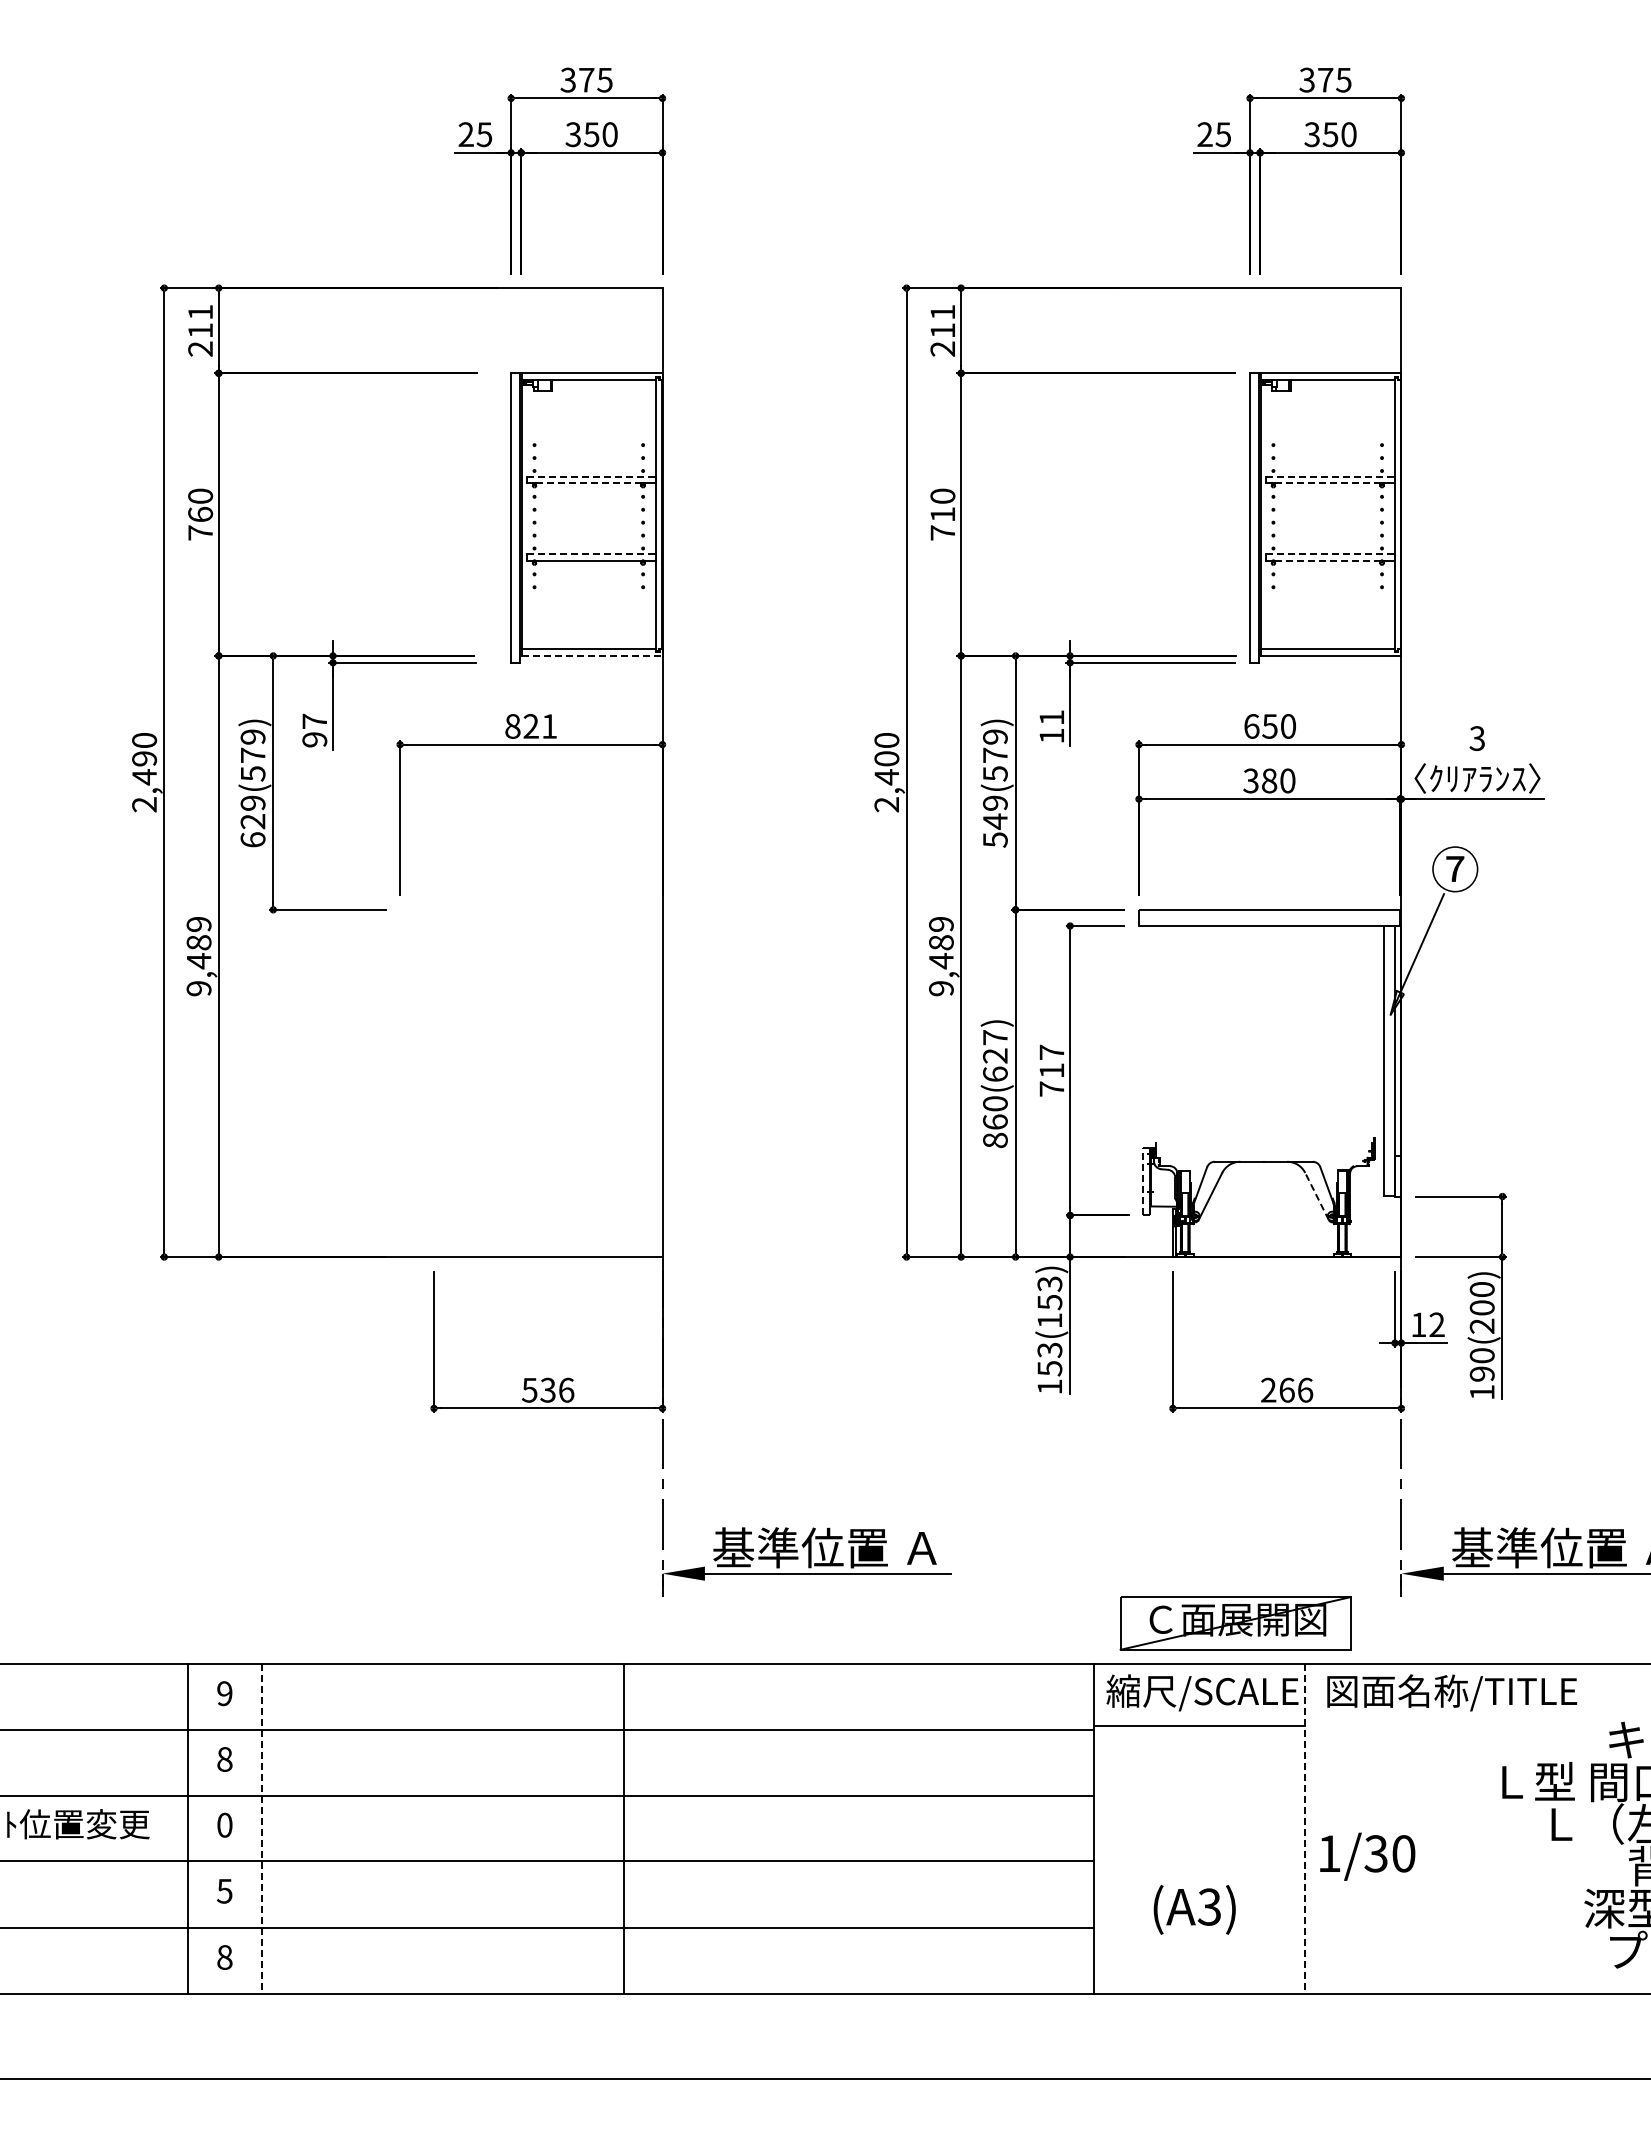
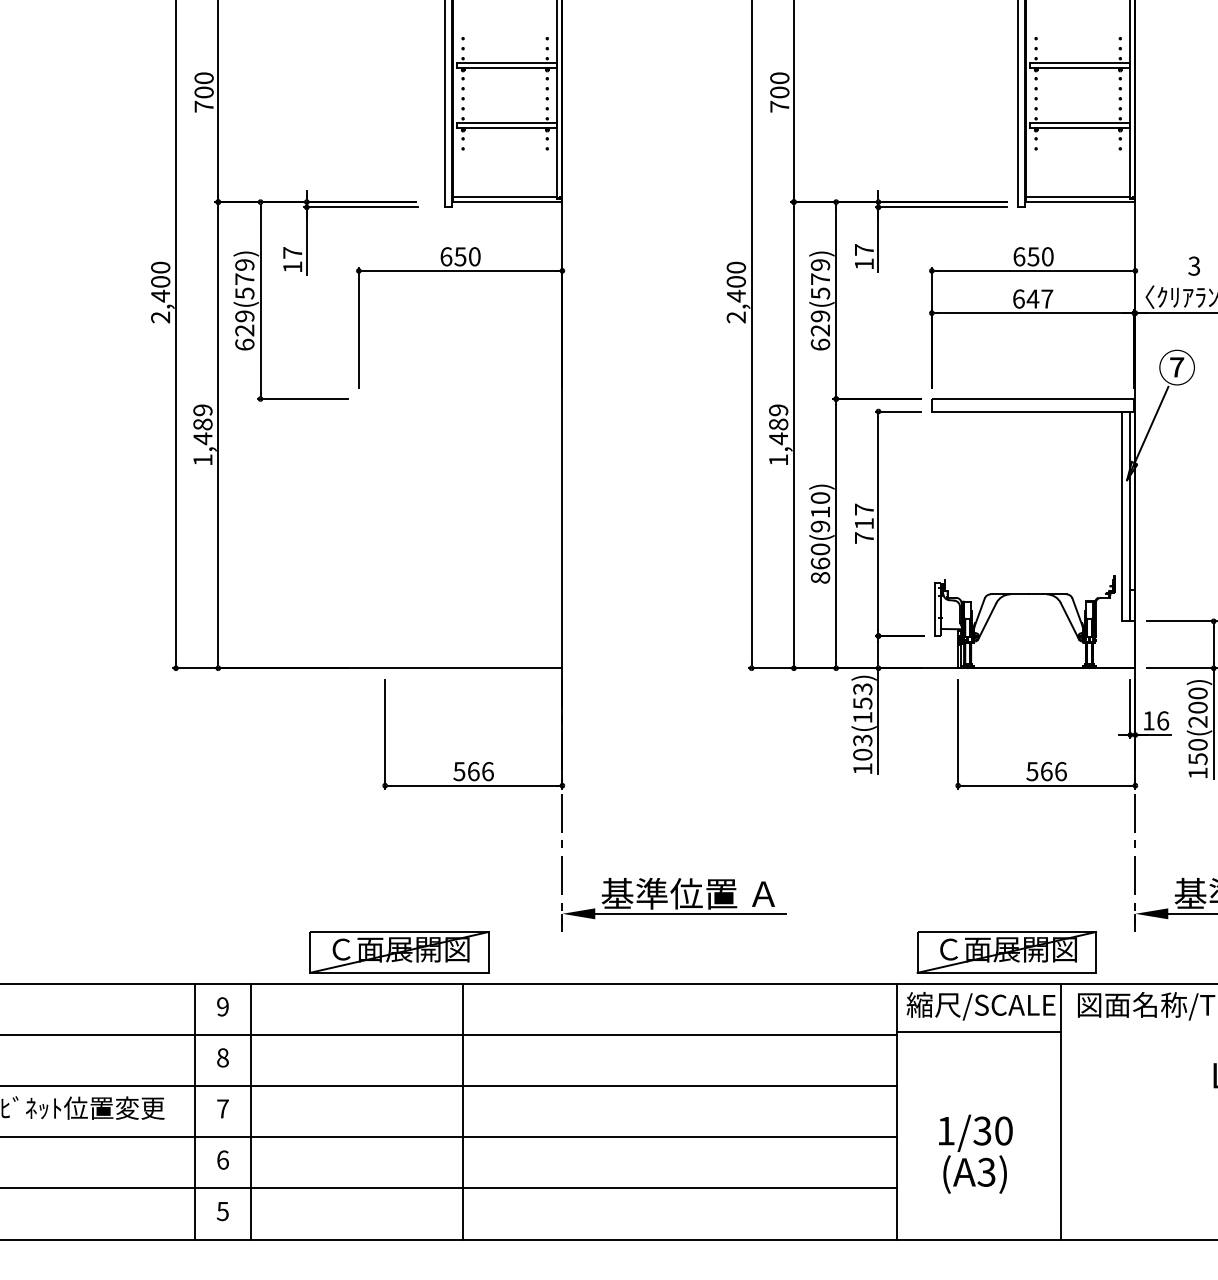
line: (591, 476) -> (507, 62), dashed -> solid
line: (1330, 476) -> (1080, 62), dashed -> solid
line: (589, 483) -> (505, 68), dashed -> solid
line: (1328, 483) -> (1078, 68), dashed -> solid
text: (200, 514) -> (204, 92), 760 -> 700
text: (942, 514) -> (779, 92), 710 -> 700
line: (591, 554) -> (507, 123), dashed -> solid
line: (1330, 554) -> (1080, 123), dashed -> solid
line: (1328, 560) -> (1078, 128), dashed -> solid
line: (592, 655) -> (508, 201), dashed -> solid
text: (1051, 717) -> (864, 249), 11 -> 17
text: (531, 726) -> (460, 256), 821 -> 650
text: (314, 739) -> (292, 266), 97 -> 17
text: (144, 758) -> (160, 281), 2,490 -> 2,400
text: (1269, 780) -> (1033, 298), 380 -> 647
text: (995, 830) -> (820, 337), 549(579) -> 629(579)
text: (198, 988) -> (202, 460), 9,489 -> 1,489
text: (940, 988) -> (777, 460), 9,489 -> 1,489
text: (995, 1055) -> (820, 511), 860(627) -> 860(910)
line: (1143, 1181) -> (935, 609), dashed -> solid
line: (1316, 1196) -> (1069, 621), dashed -> solid
text: (1436, 1324) -> (1162, 720), 12 -> 16
text: (1049, 1368) -> (862, 754), 153(153) -> 103(153)
text: (1481, 1374) -> (1197, 759), 190(200) -> 150(200)
text: (547, 1389) -> (473, 770), 536 -> 566
text: (1268, 1389) -> (1032, 770), 266 -> 566
part: (452, 1623) -> (399, 952), added
text: (224, 1824) -> (222, 1108), 0 -> 7
line: (261, 1828) -> (251, 1111), dashed -> solid
line: (623, 1828) -> (462, 1111), moved
line: (1305, 1828) -> (1060, 1111), dashed -> solid
text: (1367, 1856) -> (975, 1133), moved
text: (224, 1890) -> (222, 1159), 5 -> 6
text: (224, 1957) -> (222, 1211), 8 -> 5

